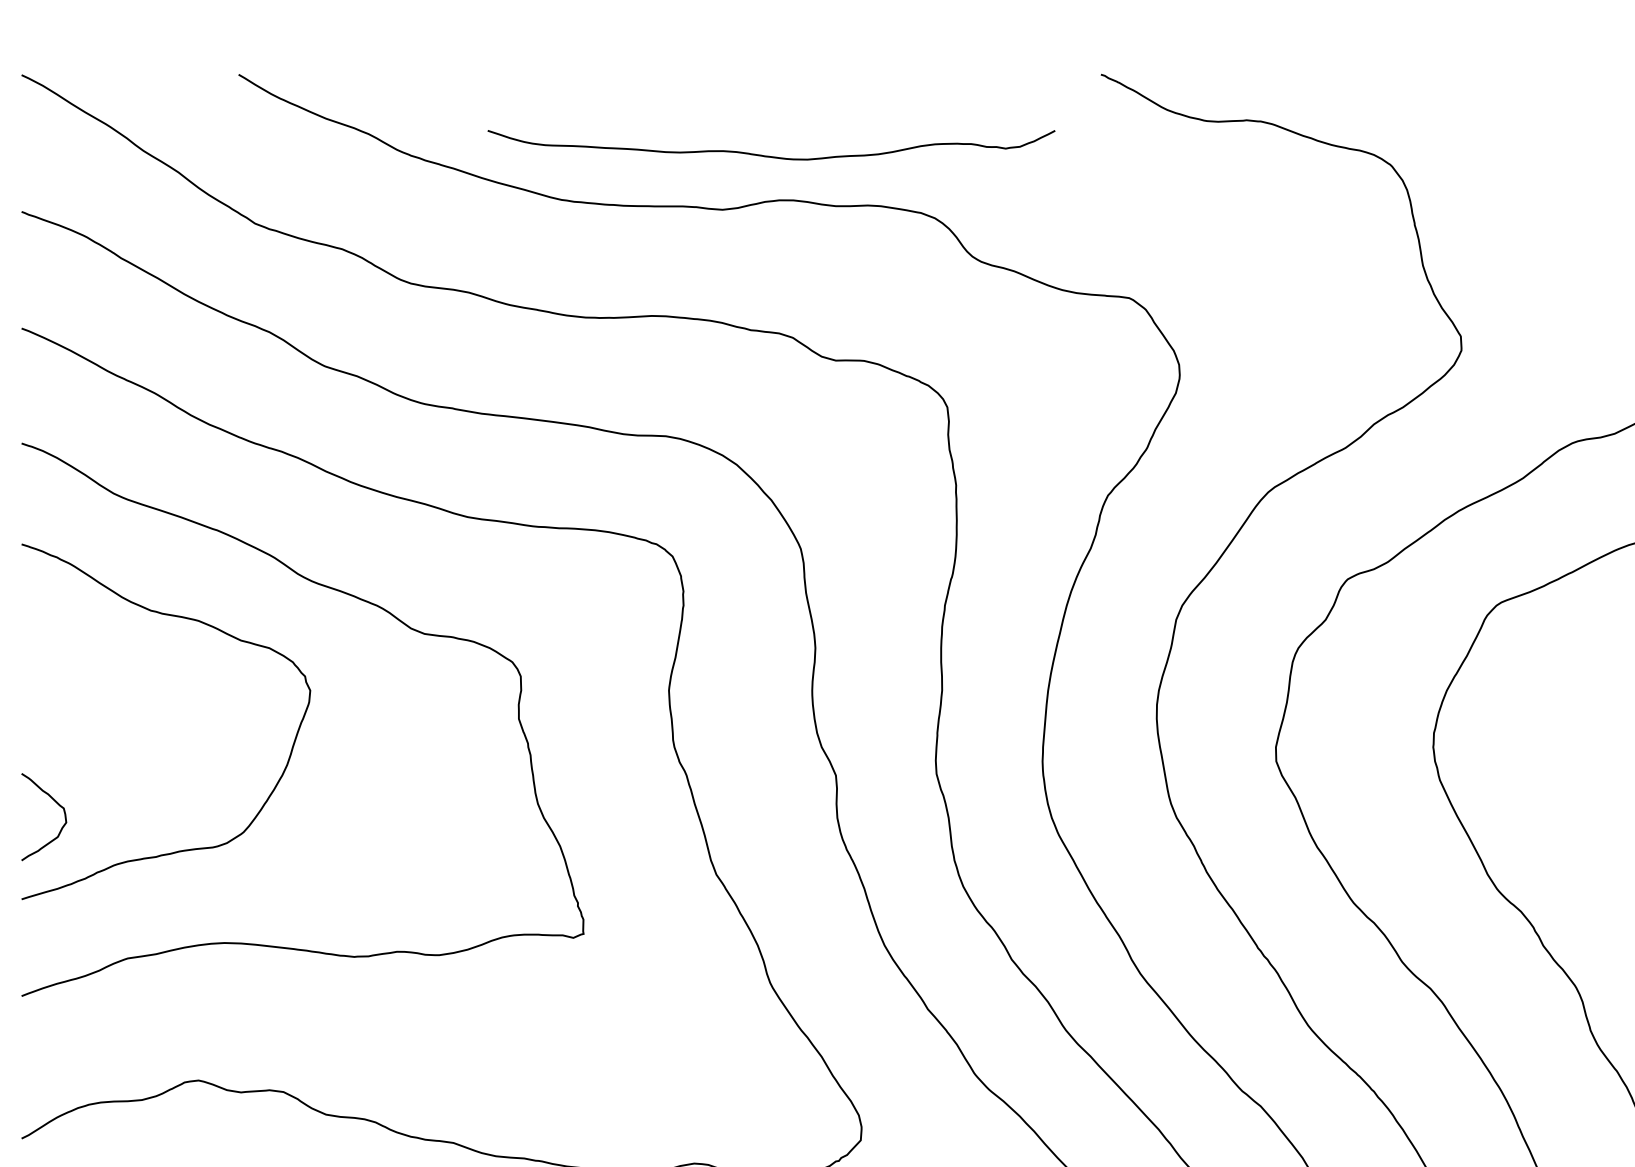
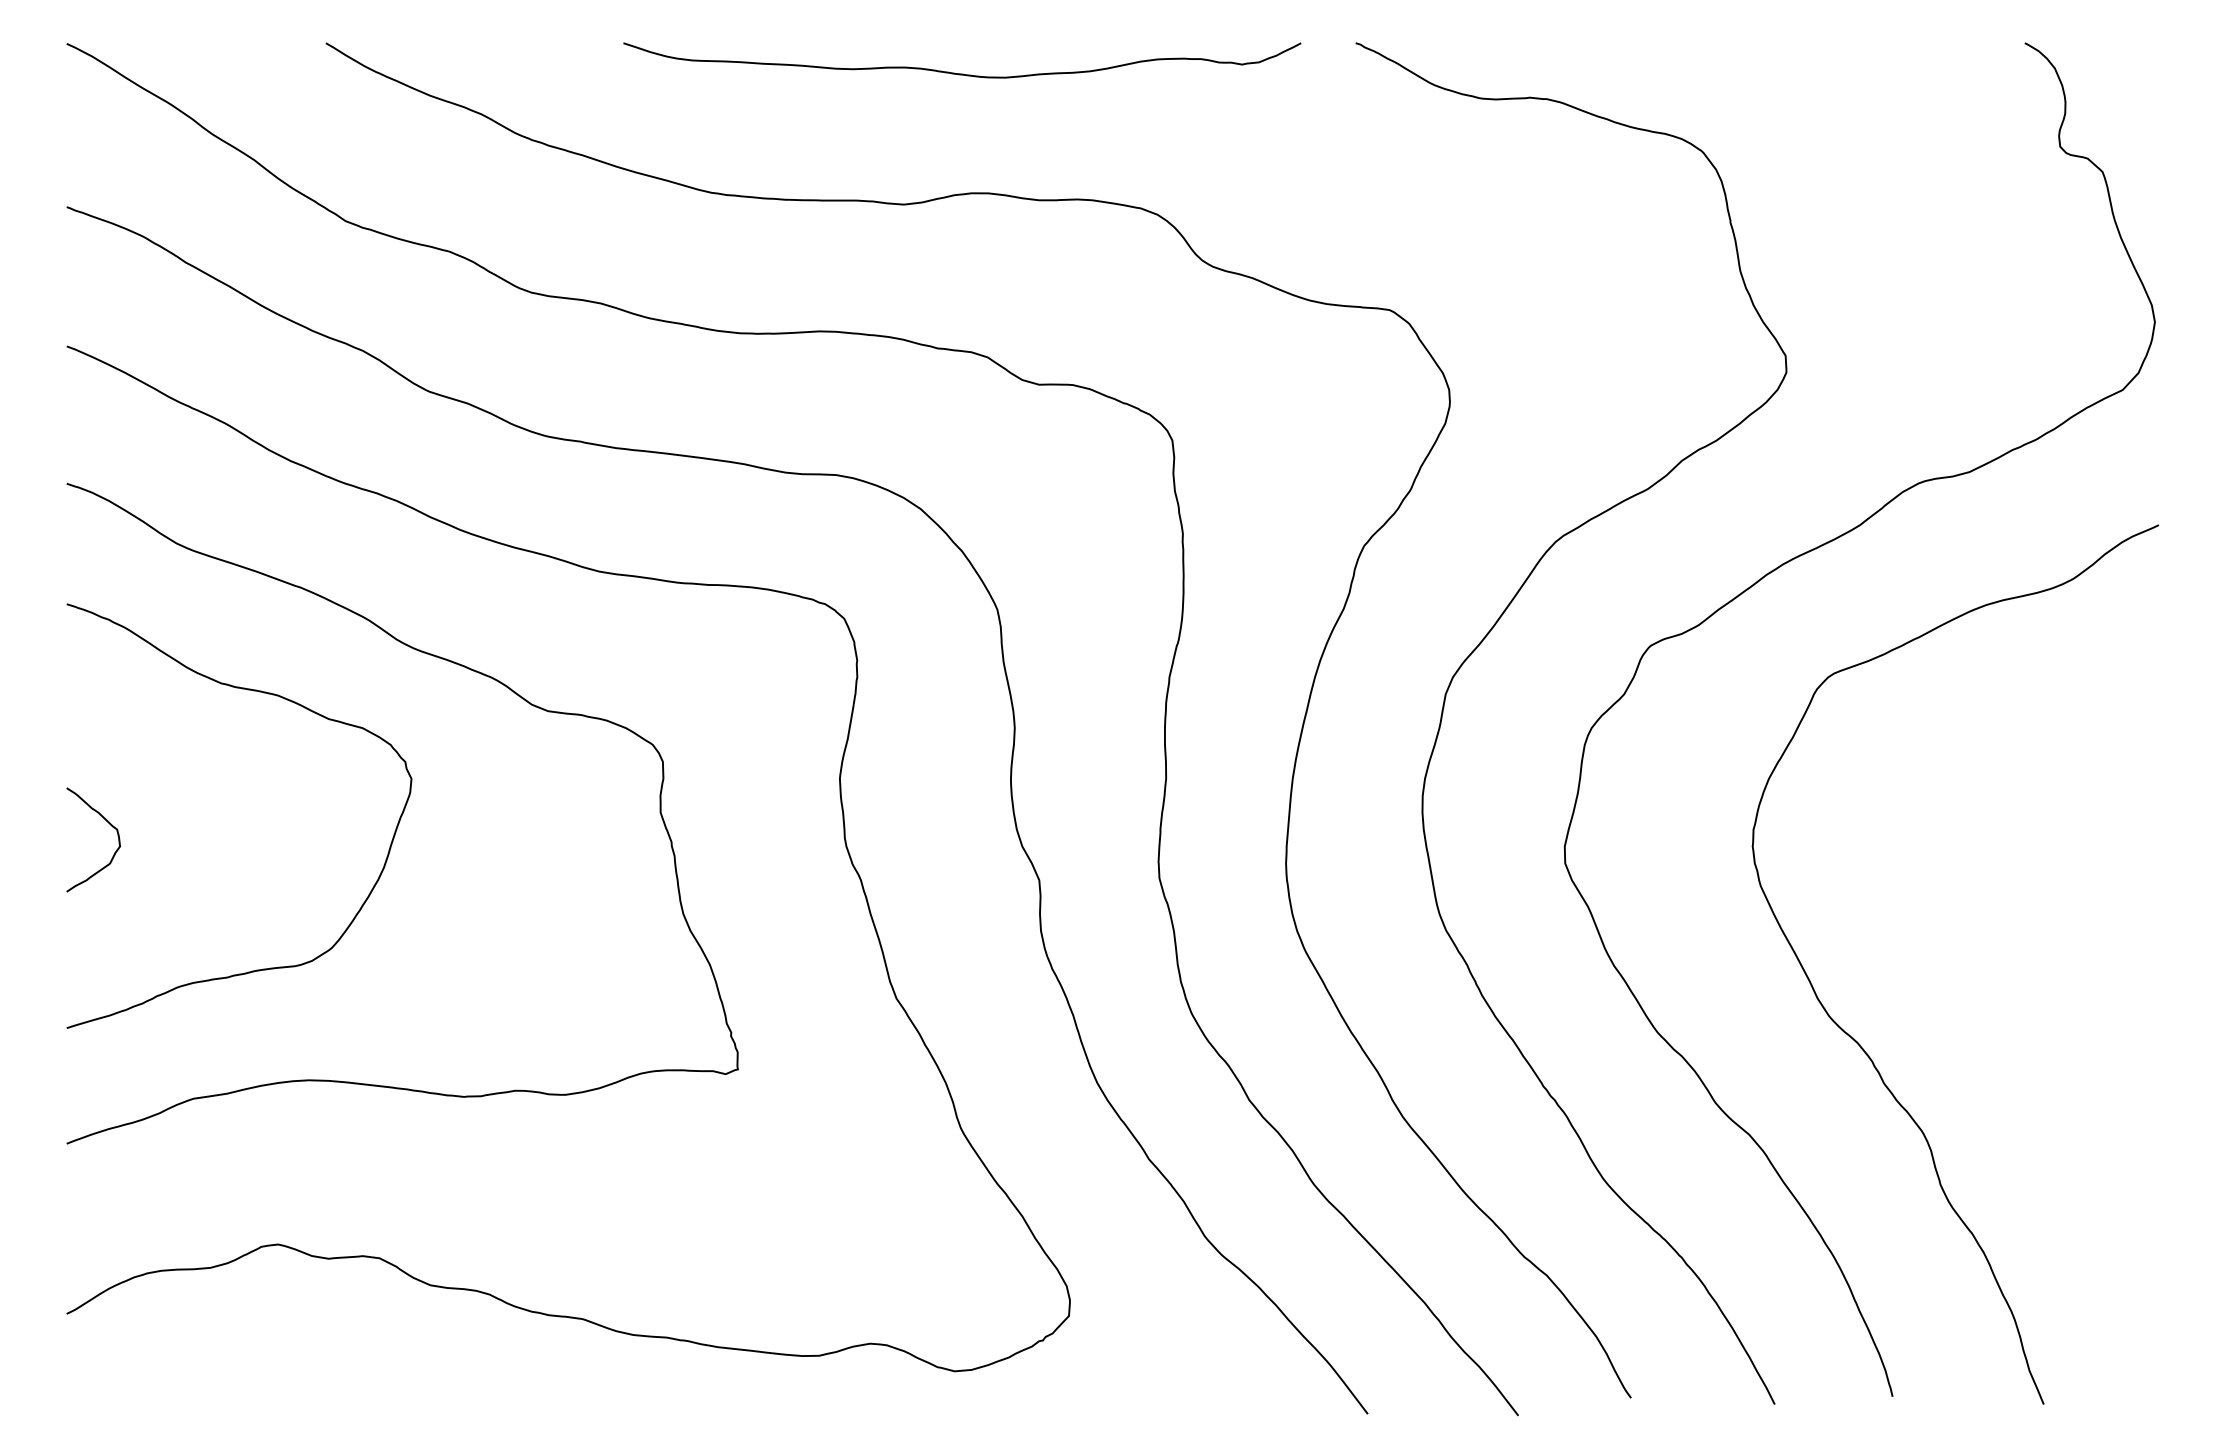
curve: (771, 156) -> (962, 73), moved
curve: (56, 803) -> (108, 823), moved

